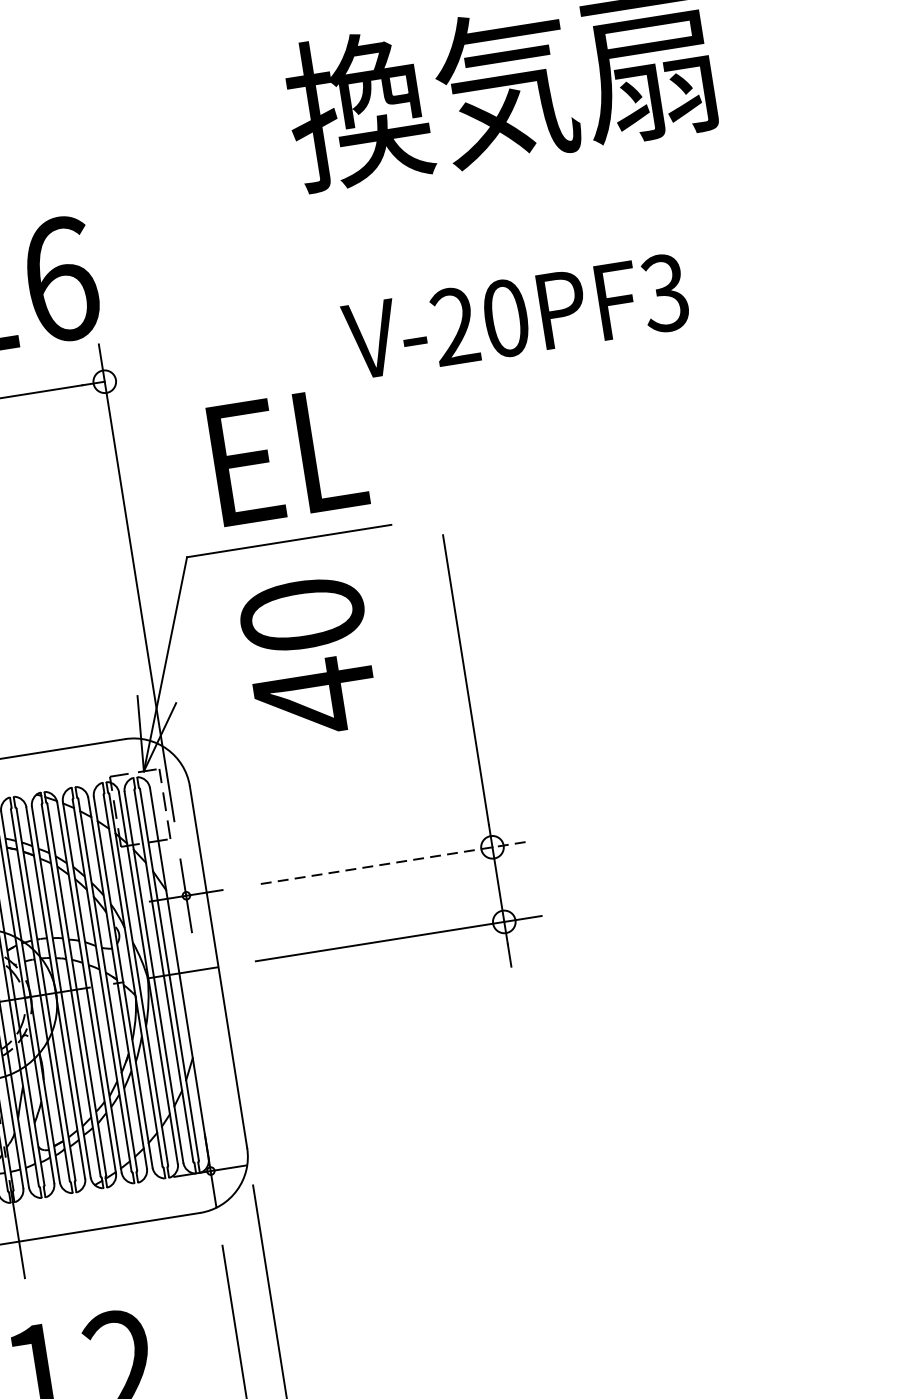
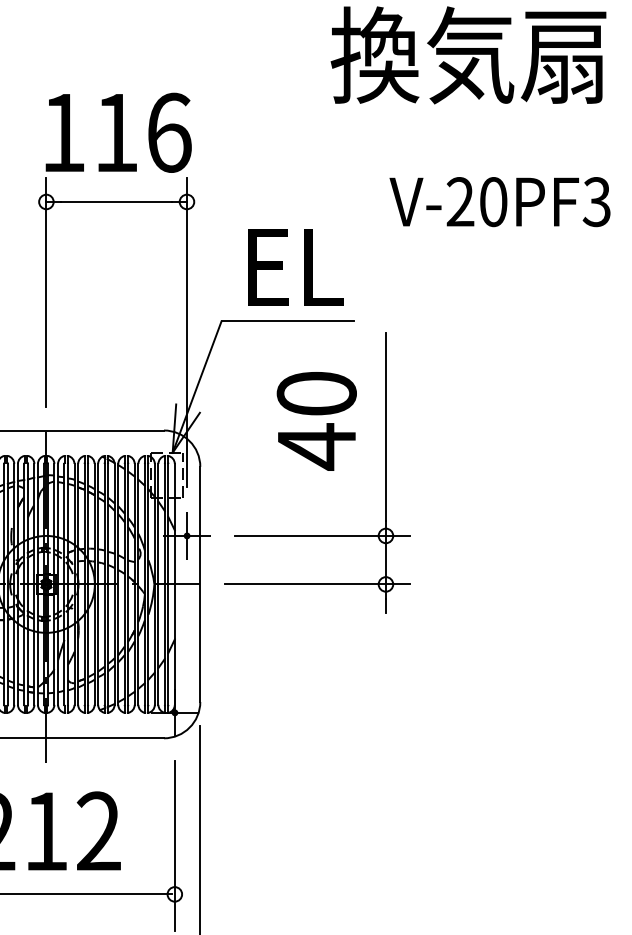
text: (515, 317) -> (499, 202), moved
text: (308, 657) -> (316, 421), moved
line: (396, 861) -> (323, 535), dashed -> solid

